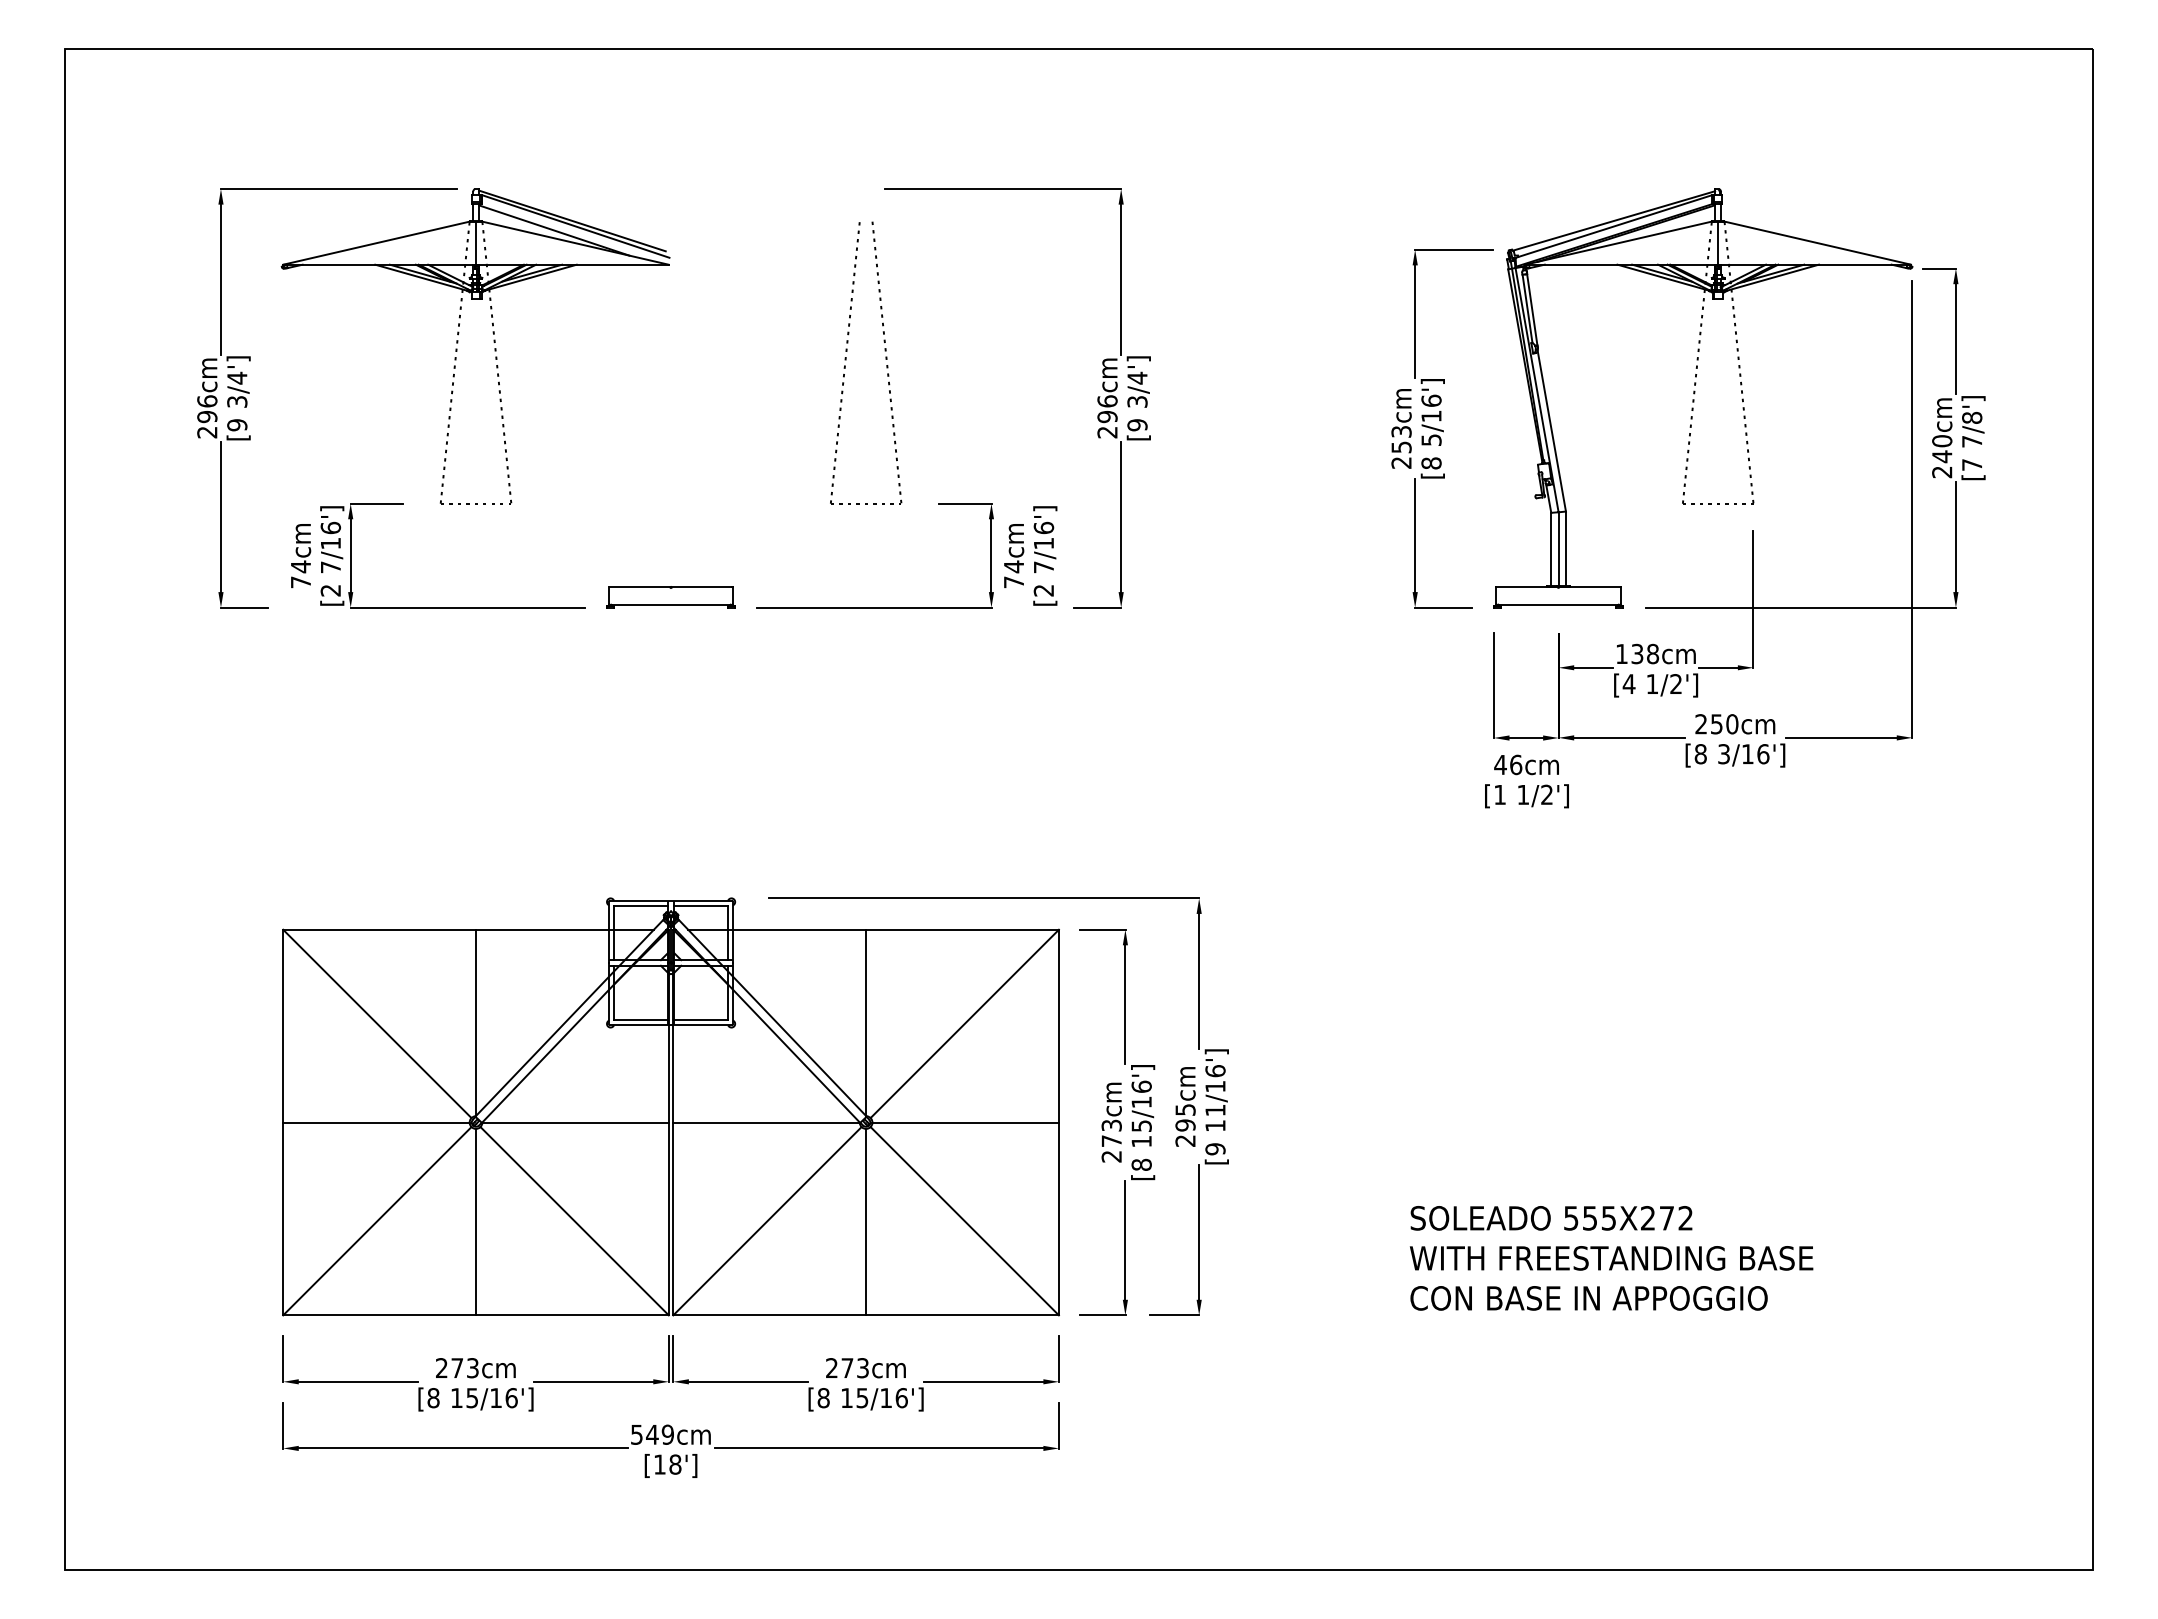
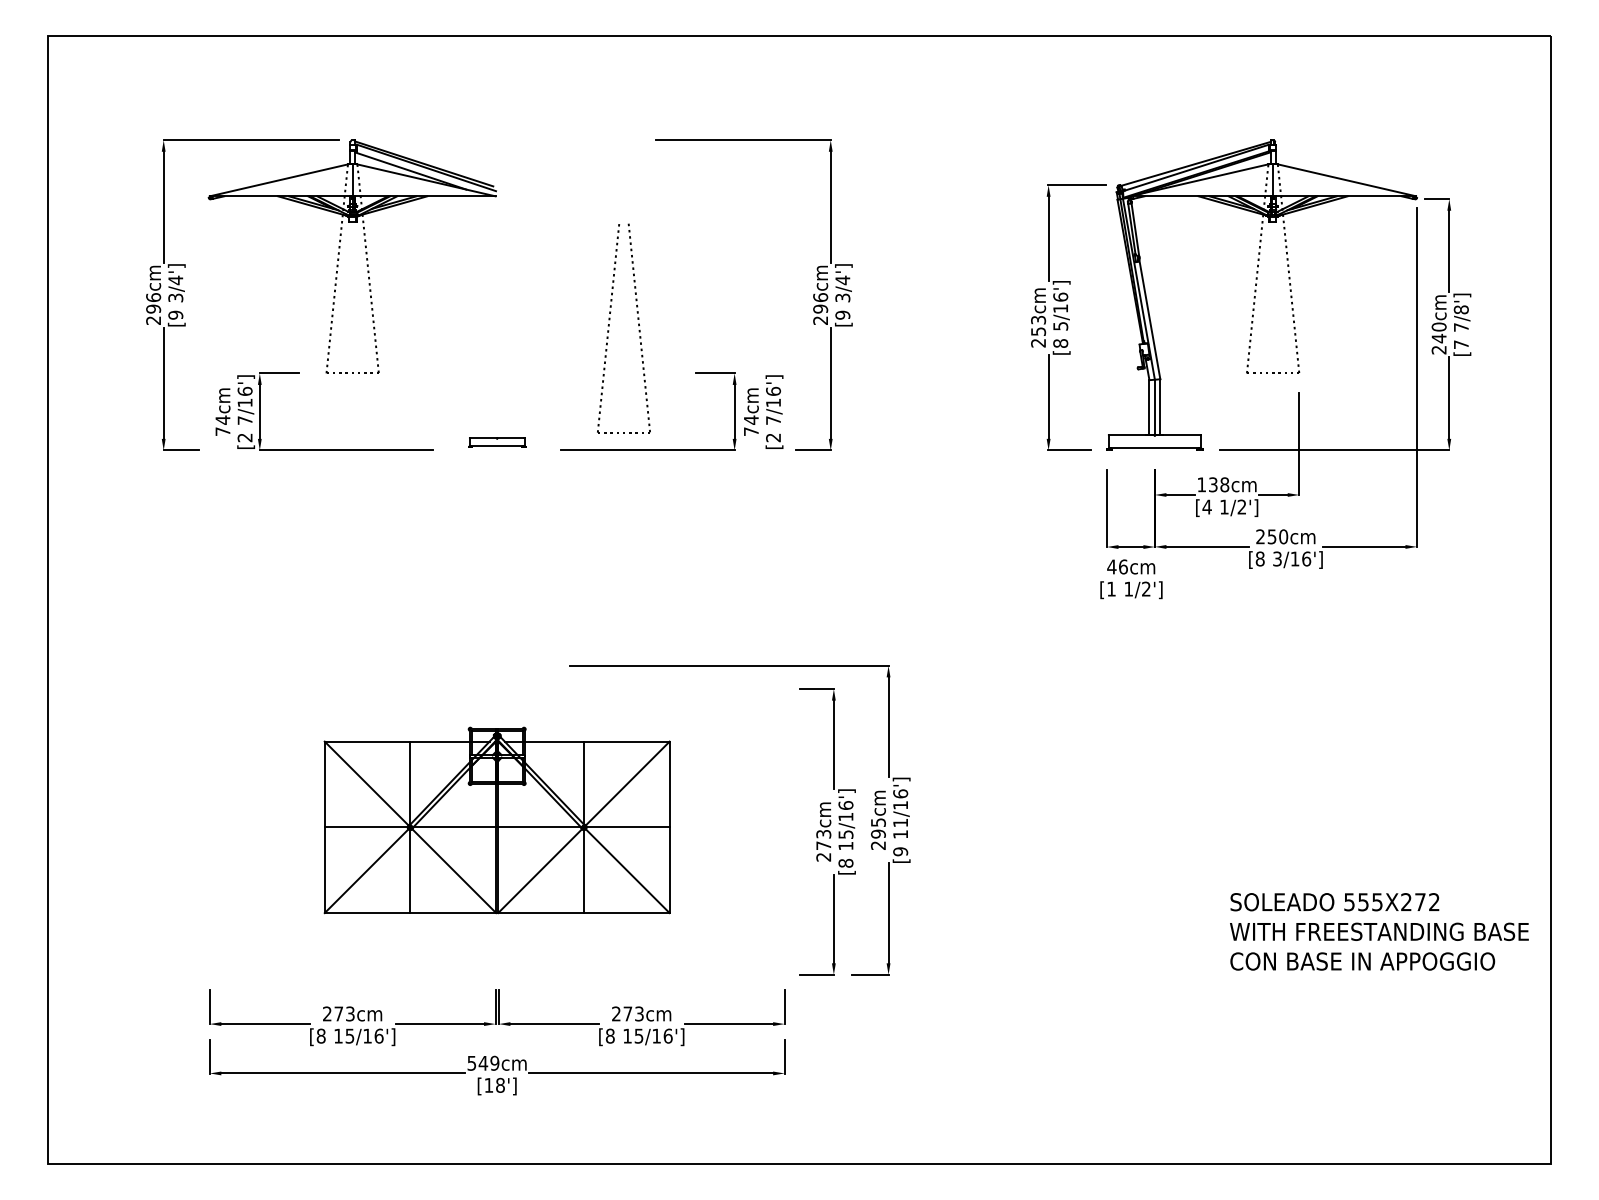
part: (885, 359) -> (638, 325), moved
part: (670, 597) -> (496, 442), size x0.6
part: (670, 1106) -> (496, 820), size x0.6
text: (1611, 1258) -> (1379, 931), moved

